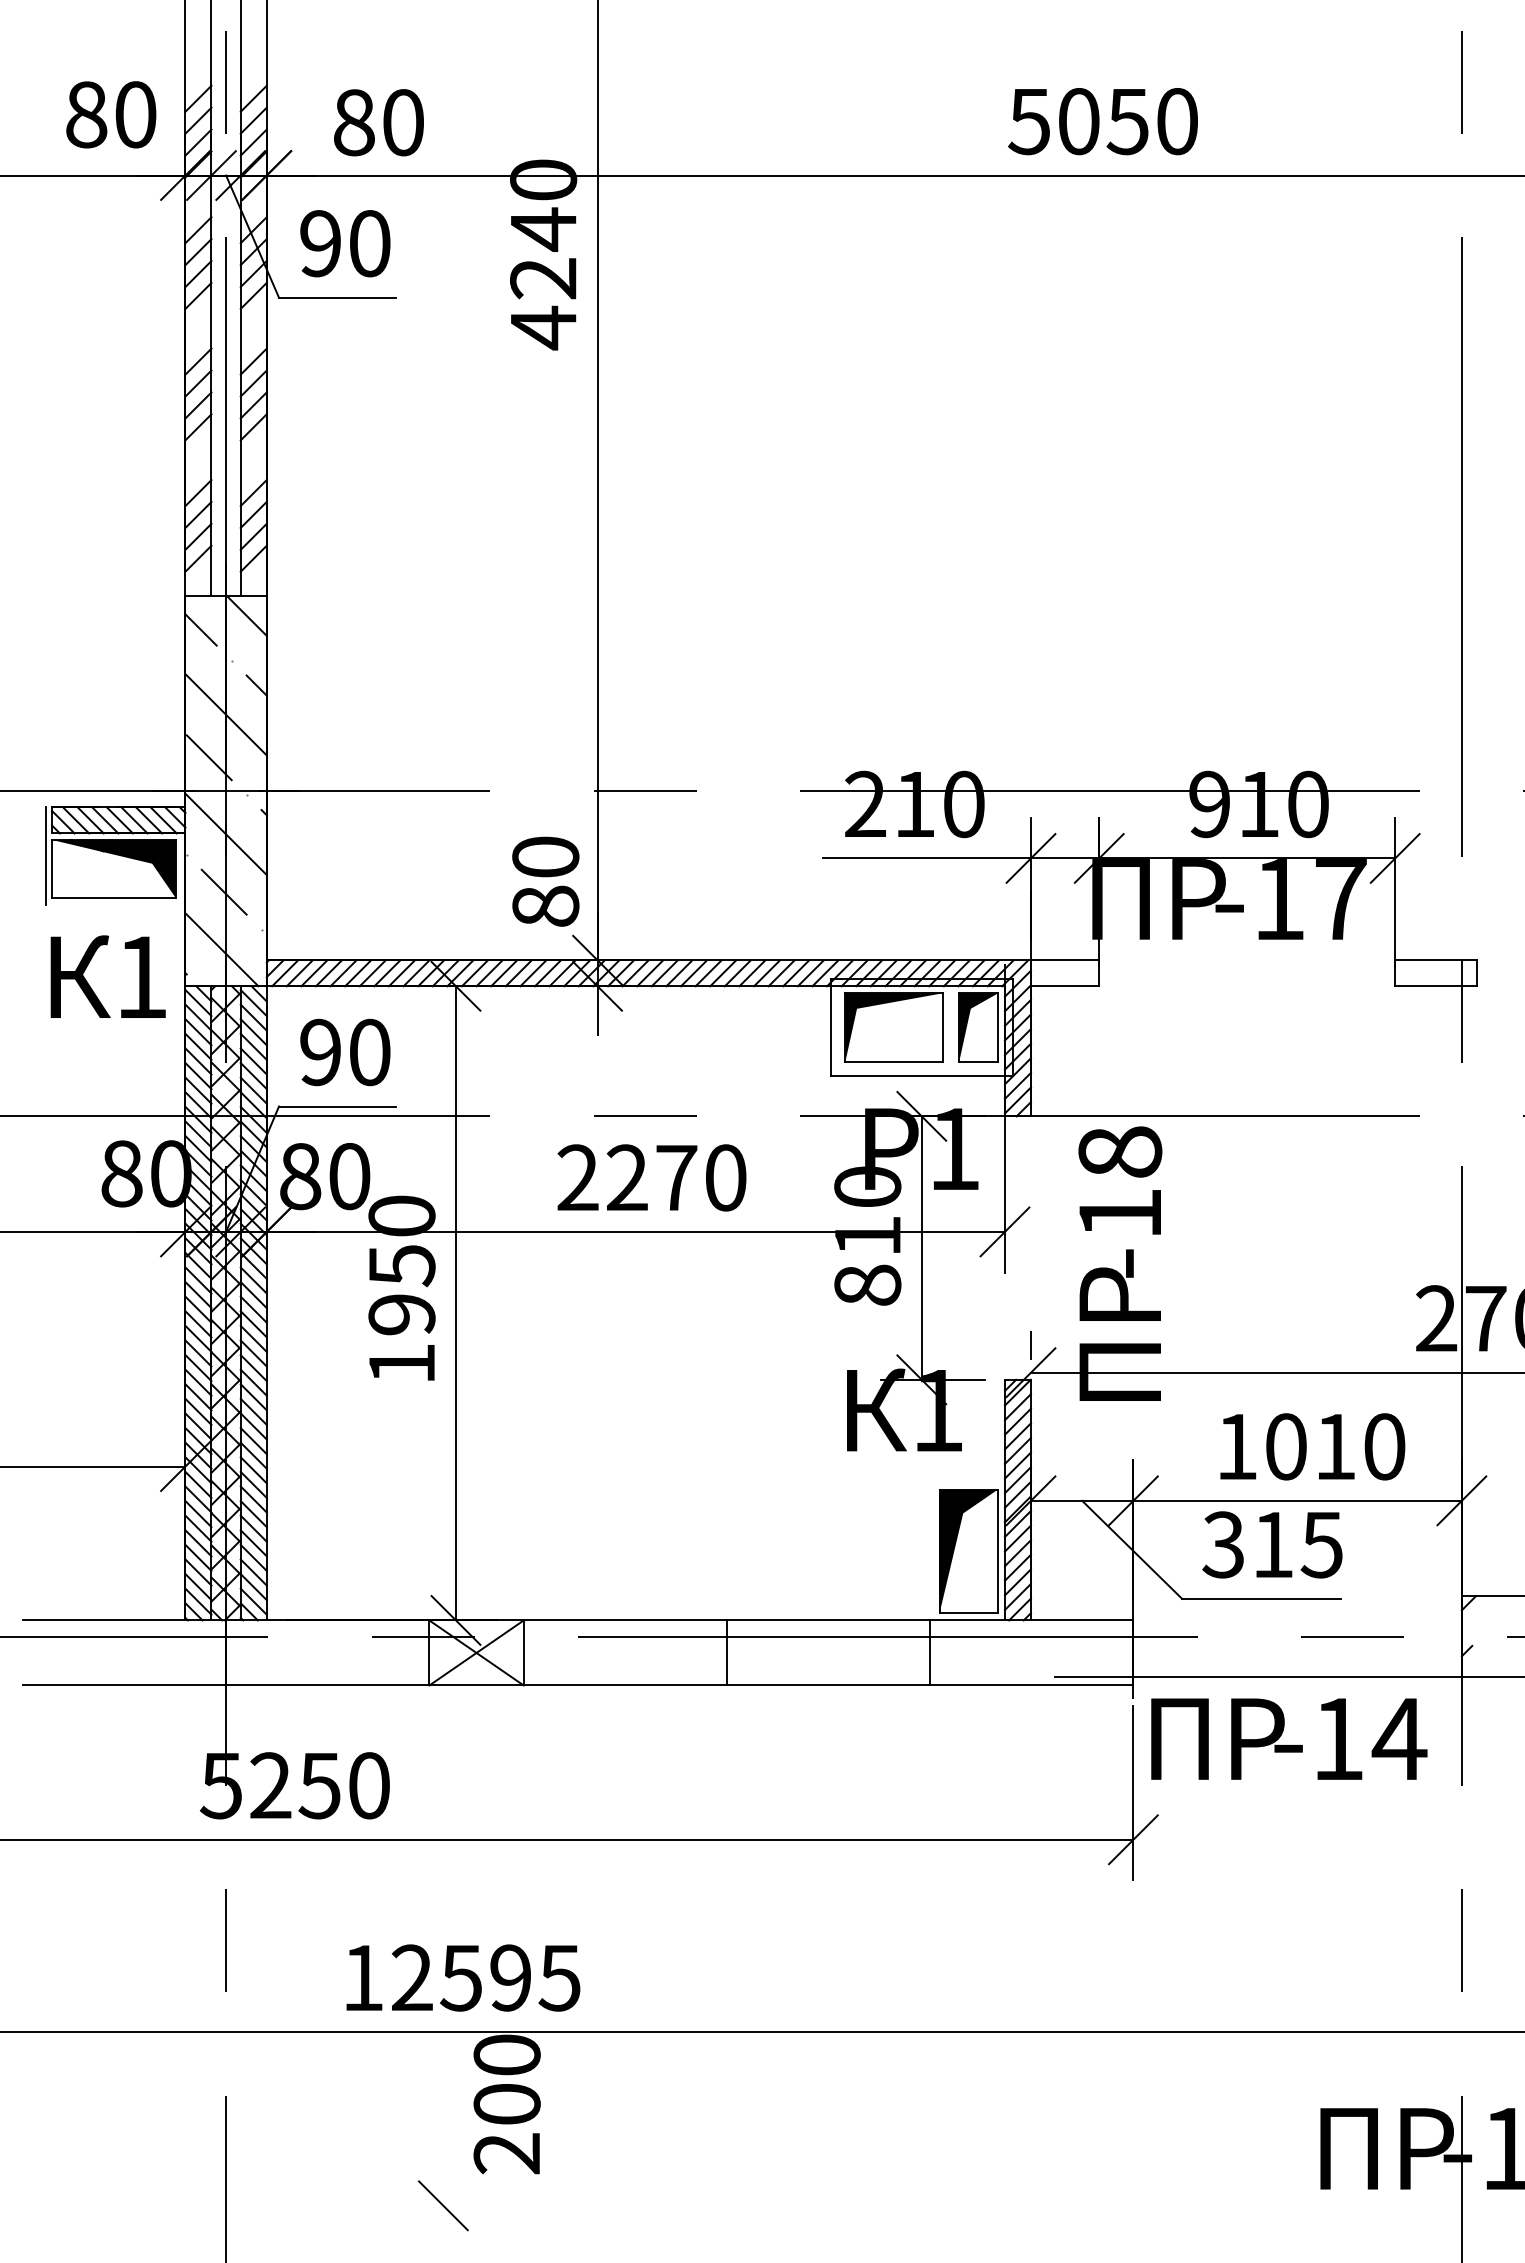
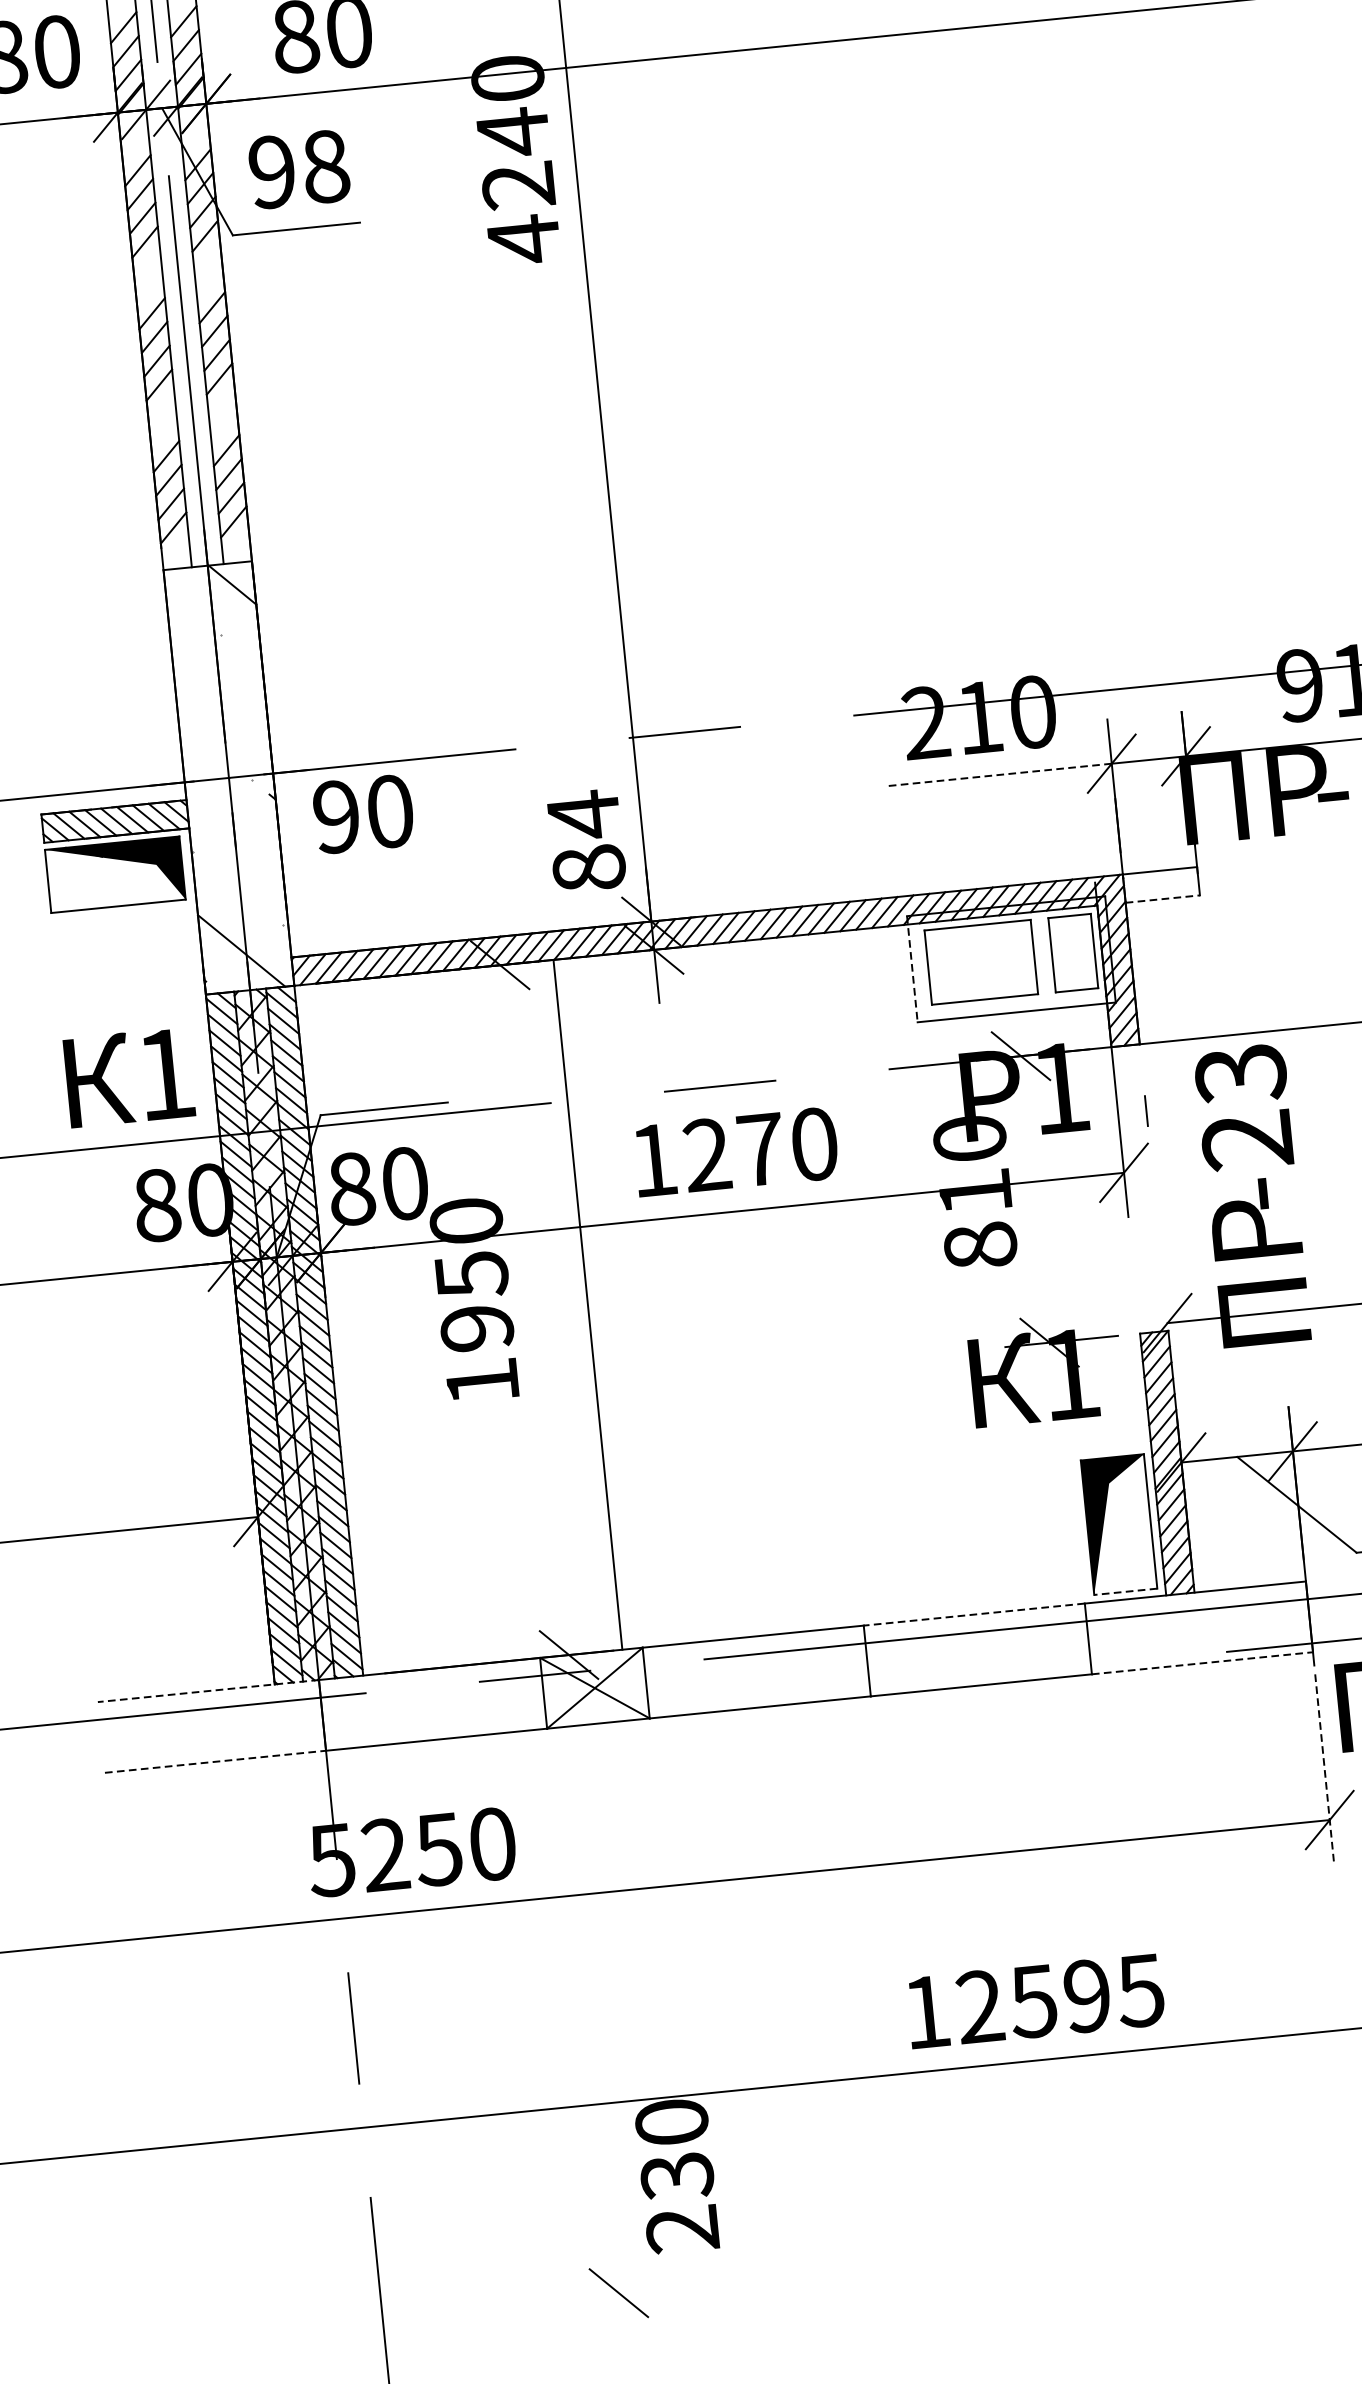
text: (369, 243) -> (325, 166), 90 -> 98
line: (200, 629) -> (183, 604), removed
line: (256, 685) -> (250, 659), removed
line: (225, 714) -> (219, 694), removed
line: (208, 757) -> (206, 743), removed
line: (225, 834) -> (232, 825), removed
line: (45, 856) -> (39, 868), removed
text: (545, 857) -> (583, 815), 80 -> 84
line: (927, 858) -> (999, 775), solid -> dashed
line: (223, 891) -> (236, 887), removed
text: (107, 976) -> (128, 1077), moved
line: (1065, 986) -> (1163, 899), solid -> dashed
line: (830, 1027) -> (912, 969), solid -> dashed
fill: (893, 1027) -> (980, 962), removed
fill: (978, 1027) -> (1073, 953), removed
text: (345, 1052) -> (363, 814), moved
text: (577, 1177) -> (653, 1160), 2270 -> 1270
text: (1120, 1182) -> (1244, 1106), -18 -> -23
line: (921, 1247) -> (1034, 1198), removed
line: (456, 1303) -> (588, 1304), moved
line: (1030, 1345) -> (1145, 1110), moved
line: (968, 1613) -> (1125, 1591), solid -> dashed
line: (124, 1620) -> (208, 1691), solid -> dashed
line: (828, 1620) -> (974, 1614), solid -> dashed
line: (124, 1685) -> (215, 1761), solid -> dashed
line: (1031, 1685) -> (1202, 1663), solid -> dashed
line: (1133, 1793) -> (1324, 1769), solid -> dashed
text: (463, 1977) -> (1035, 2000), moved
text: (506, 2104) -> (676, 2176), 200 -> 230

